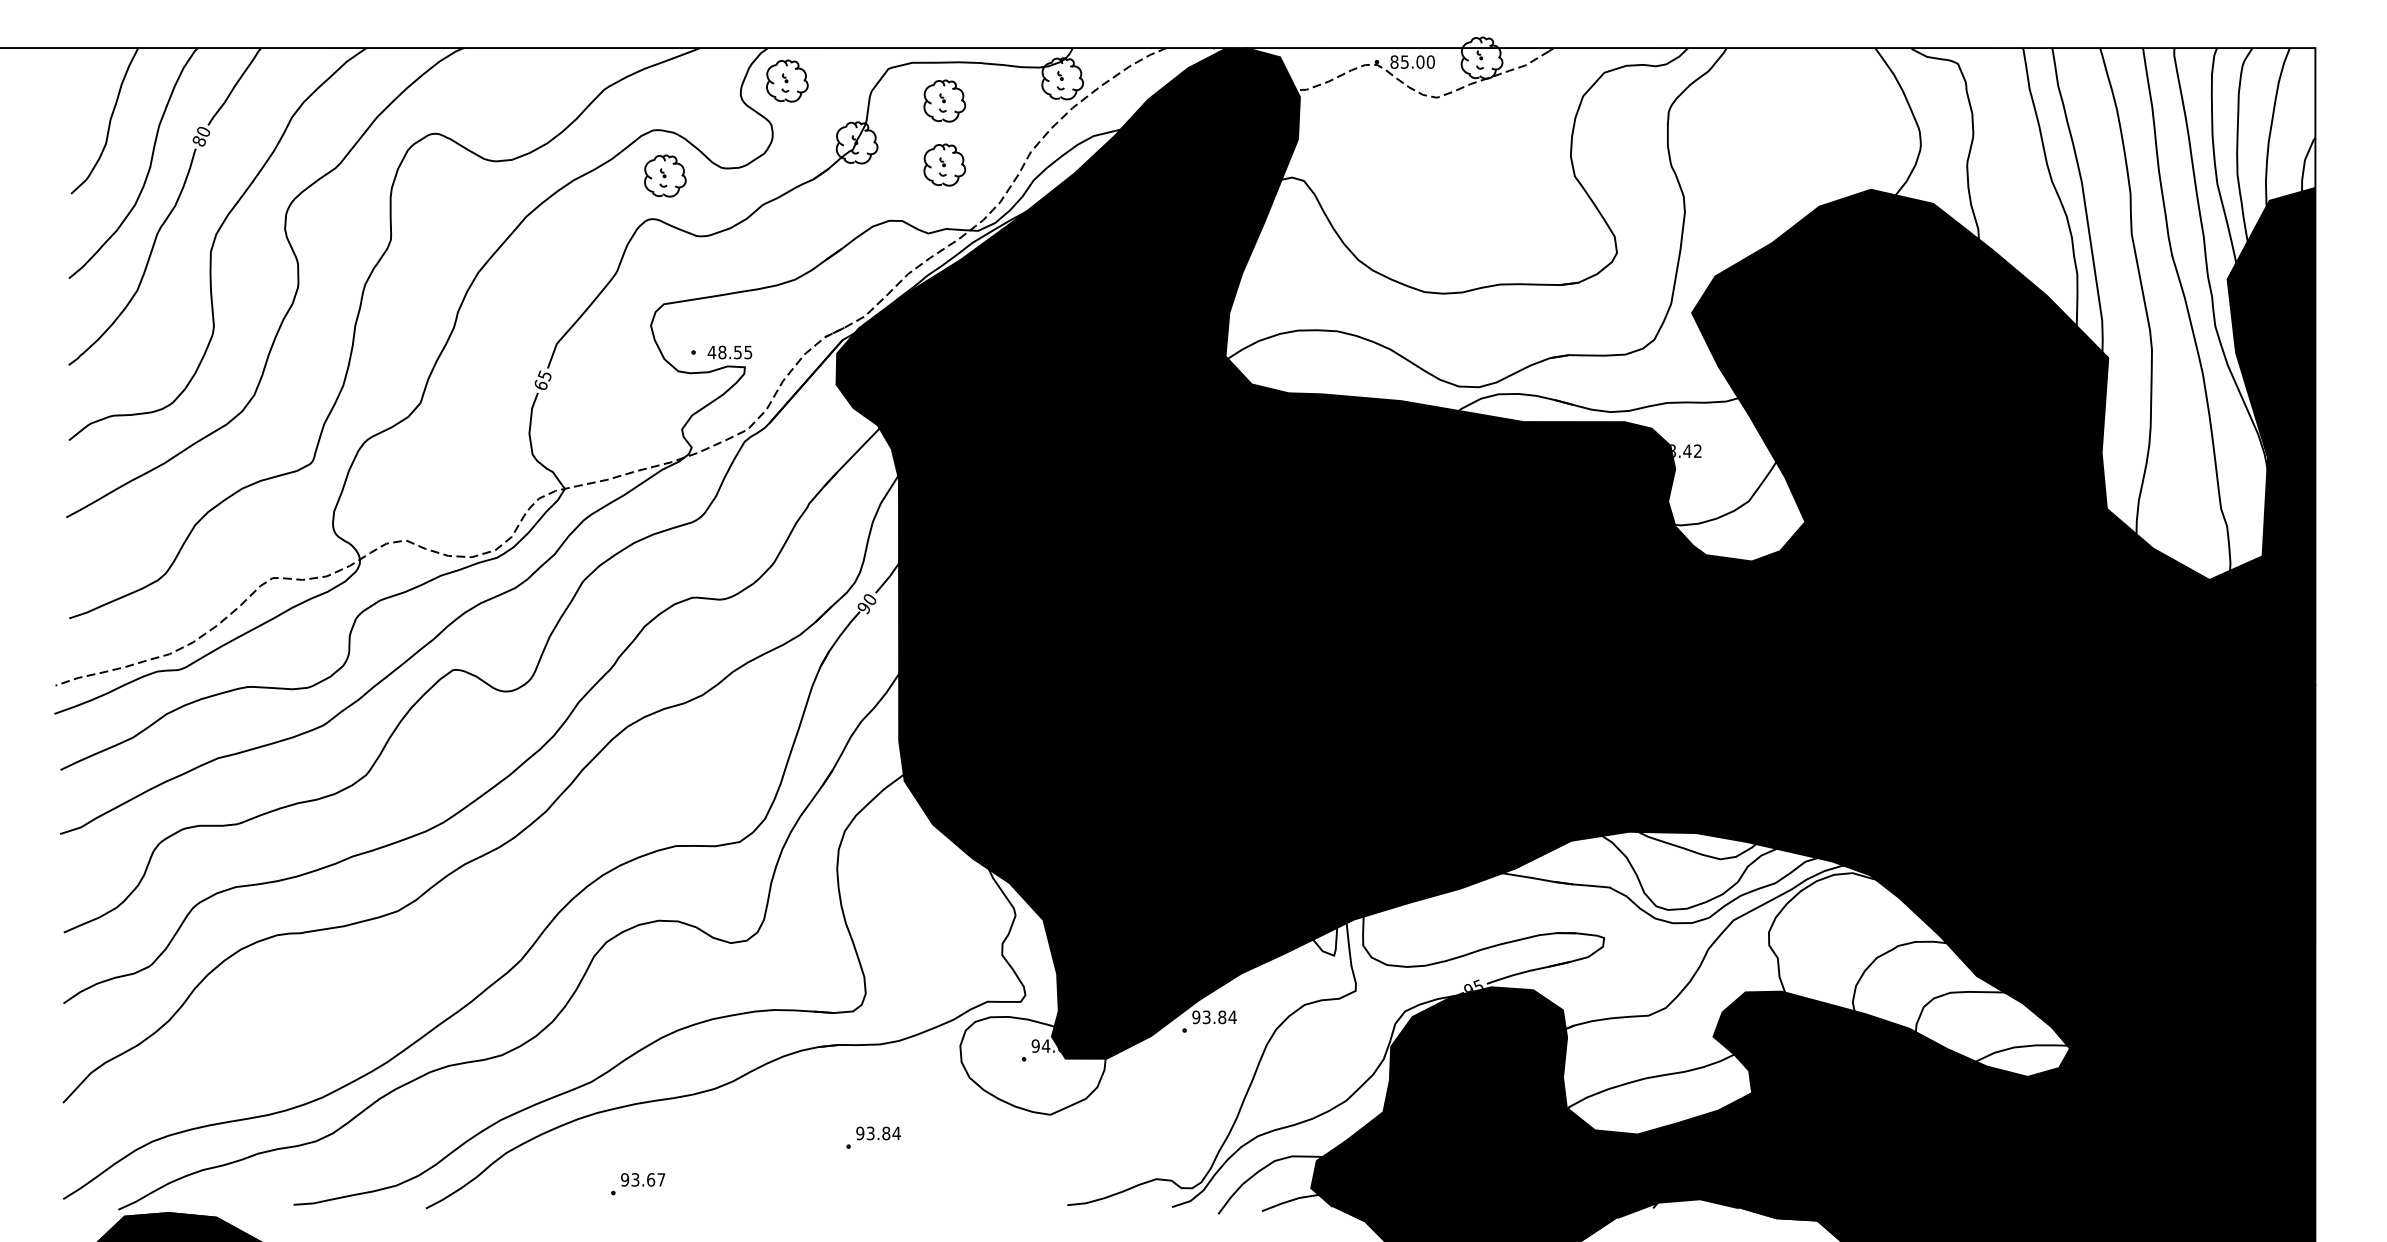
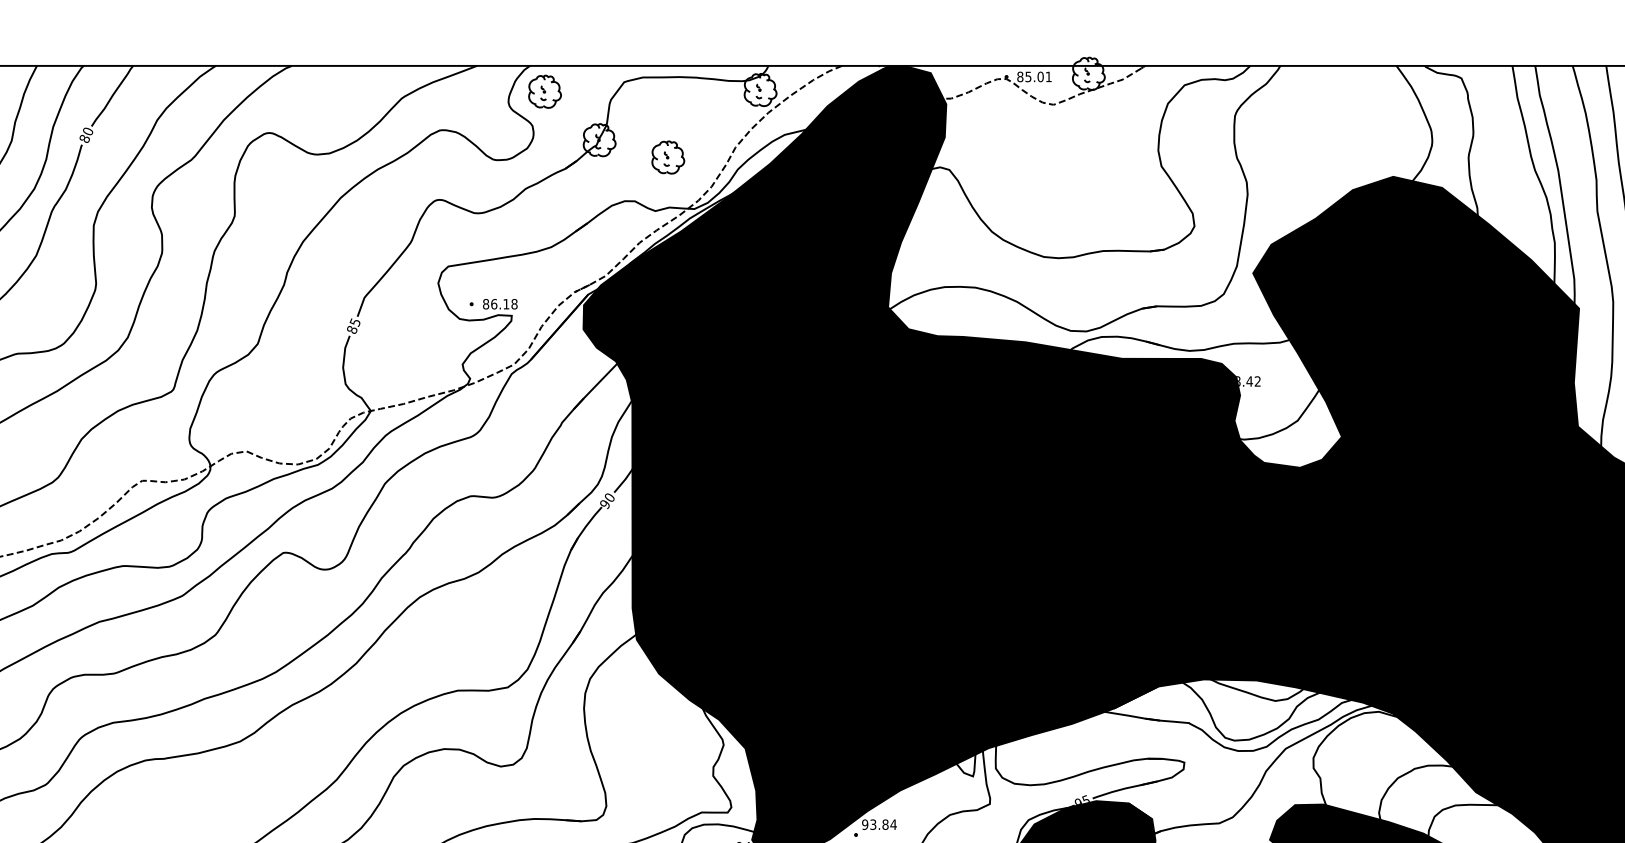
text: (1430, 61) -> (1048, 76), 85.00 -> 85.01
part: (944, 100) -> (668, 106), removed
part: (665, 175) -> (449, 165), removed
text: (729, 352) -> (499, 304), 48.55 -> 86.18
text: (540, 384) -> (351, 329), 65 -> 85

